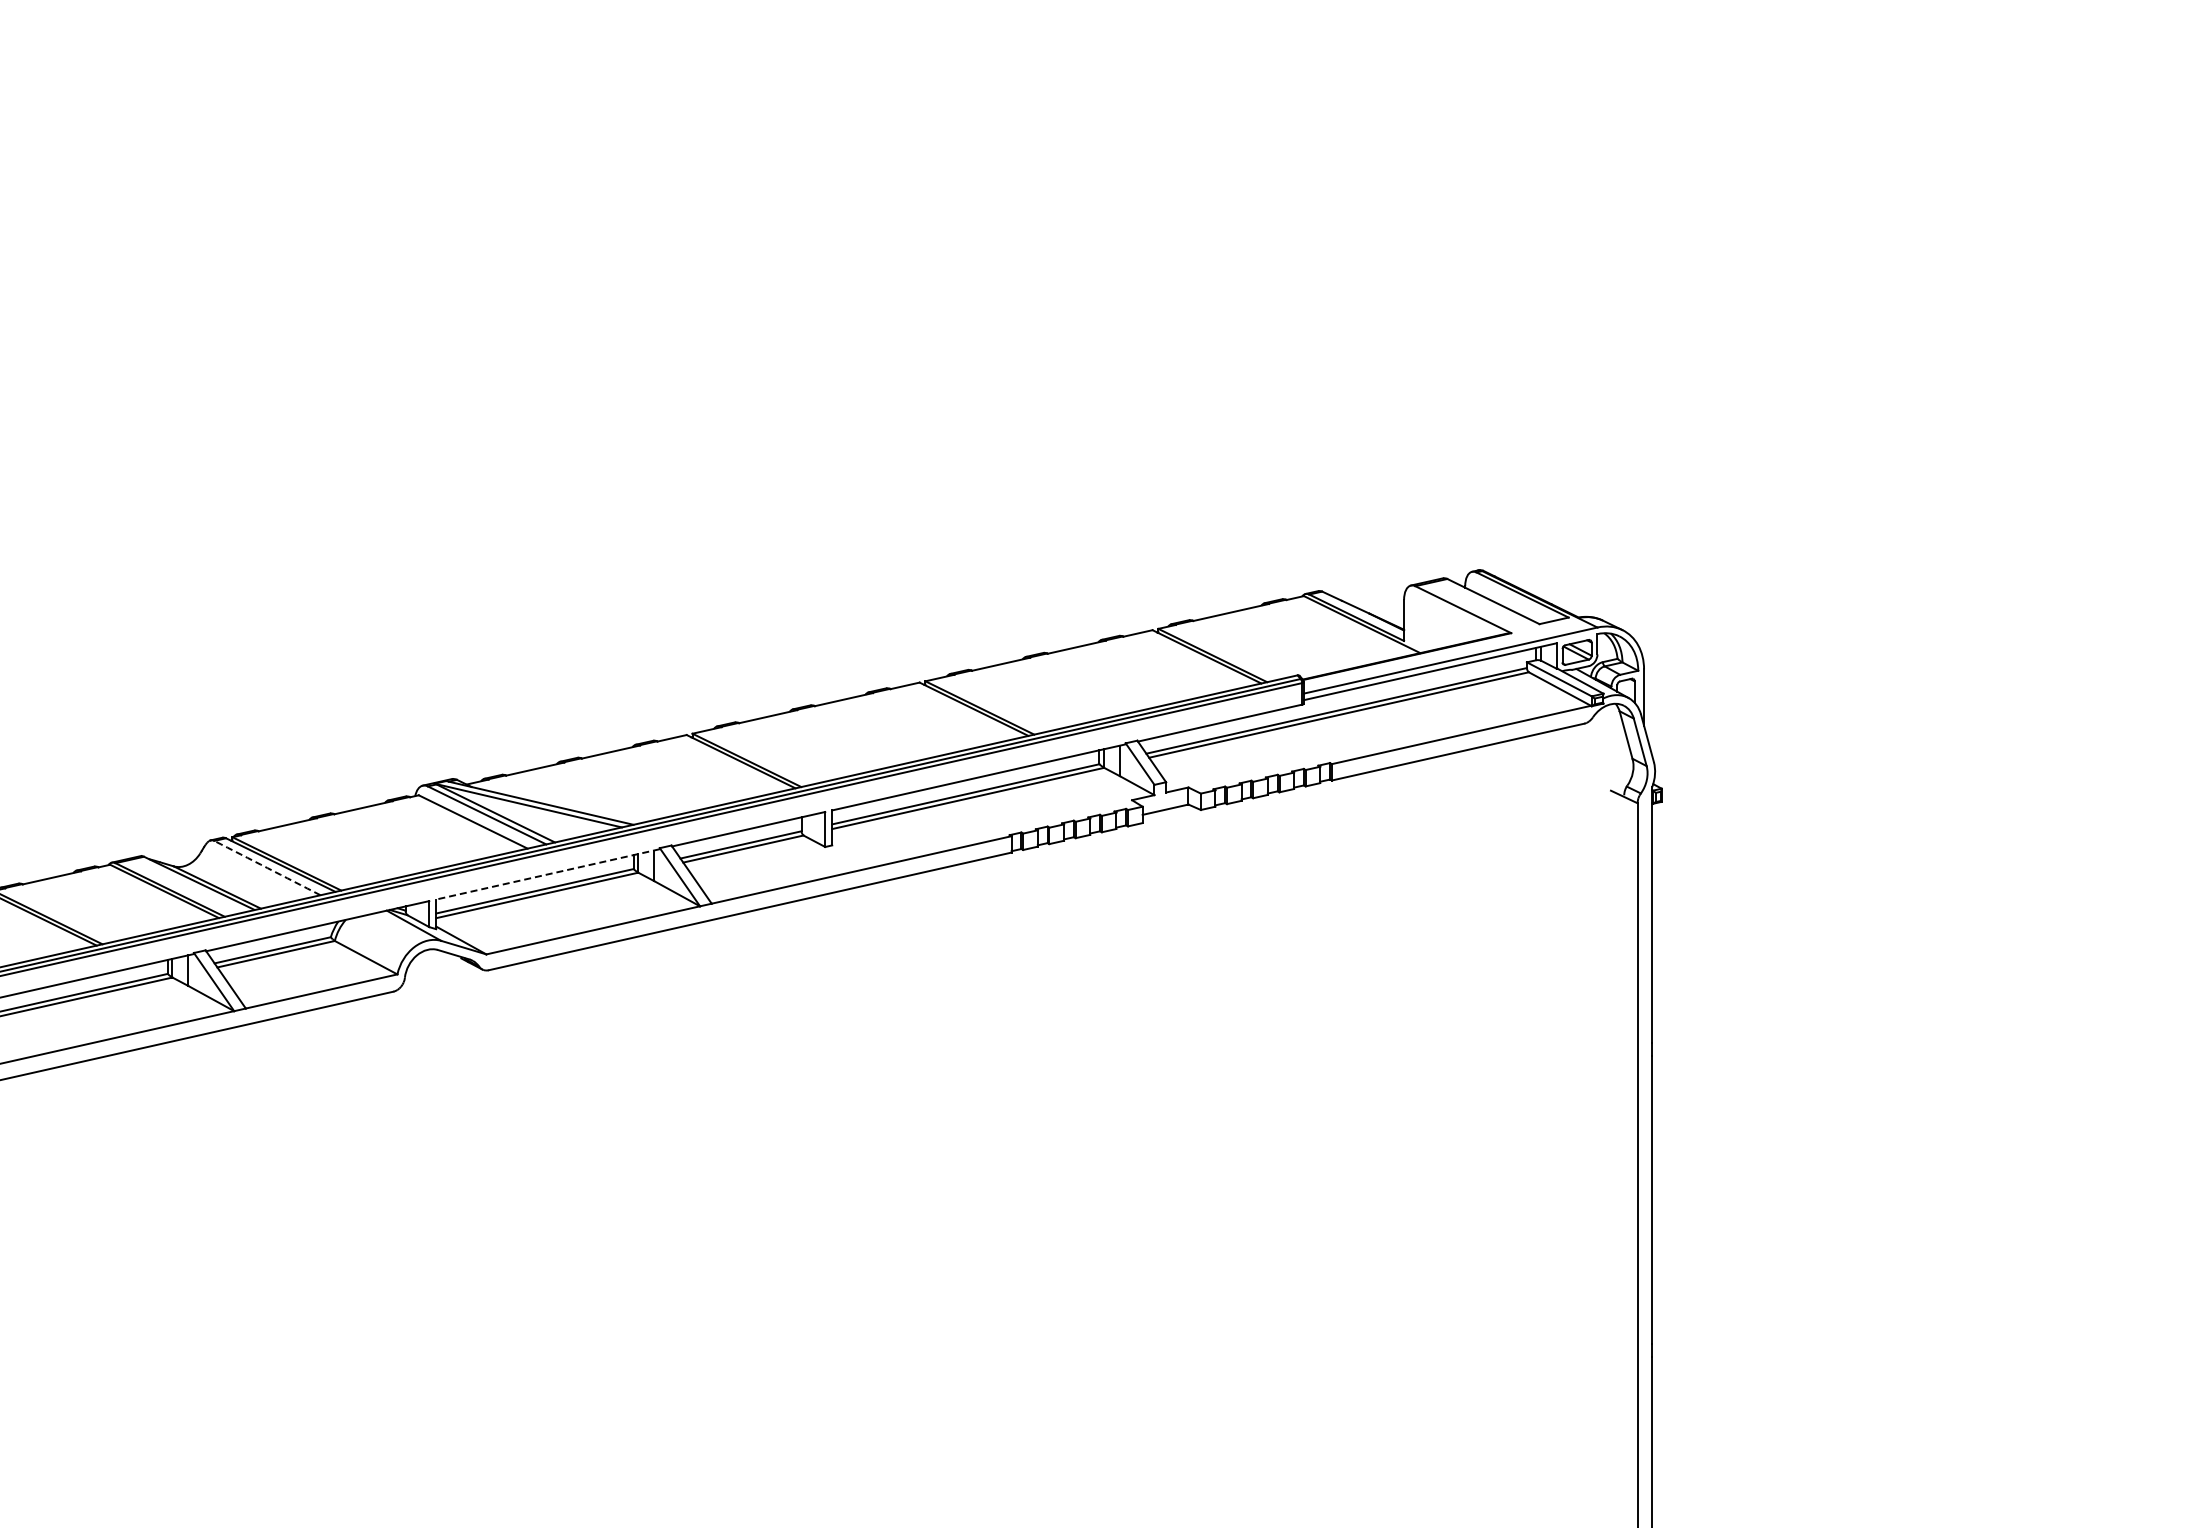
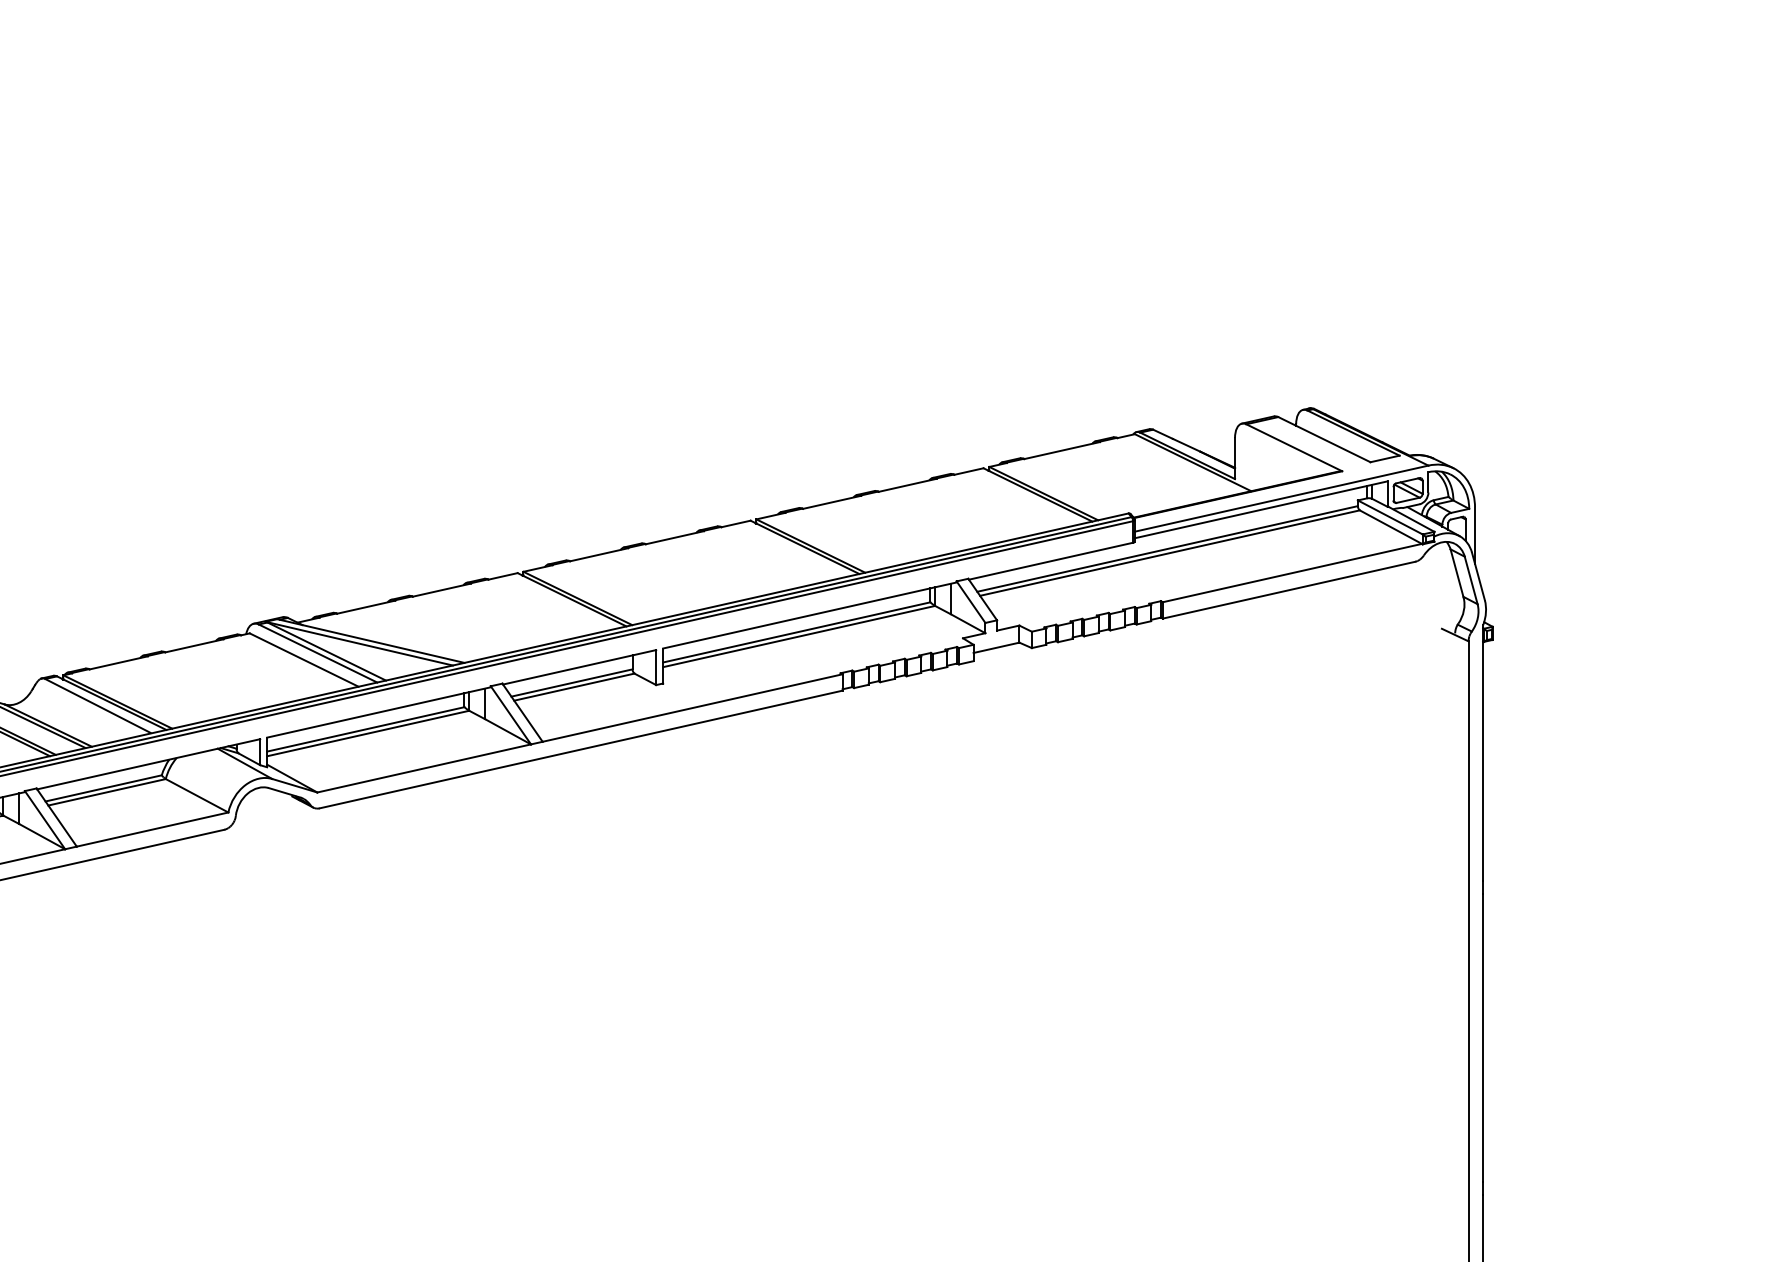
arc: (267, 868) -> (98, 706), dashed -> solid
line: (548, 874) -> (379, 712), dashed -> solid

